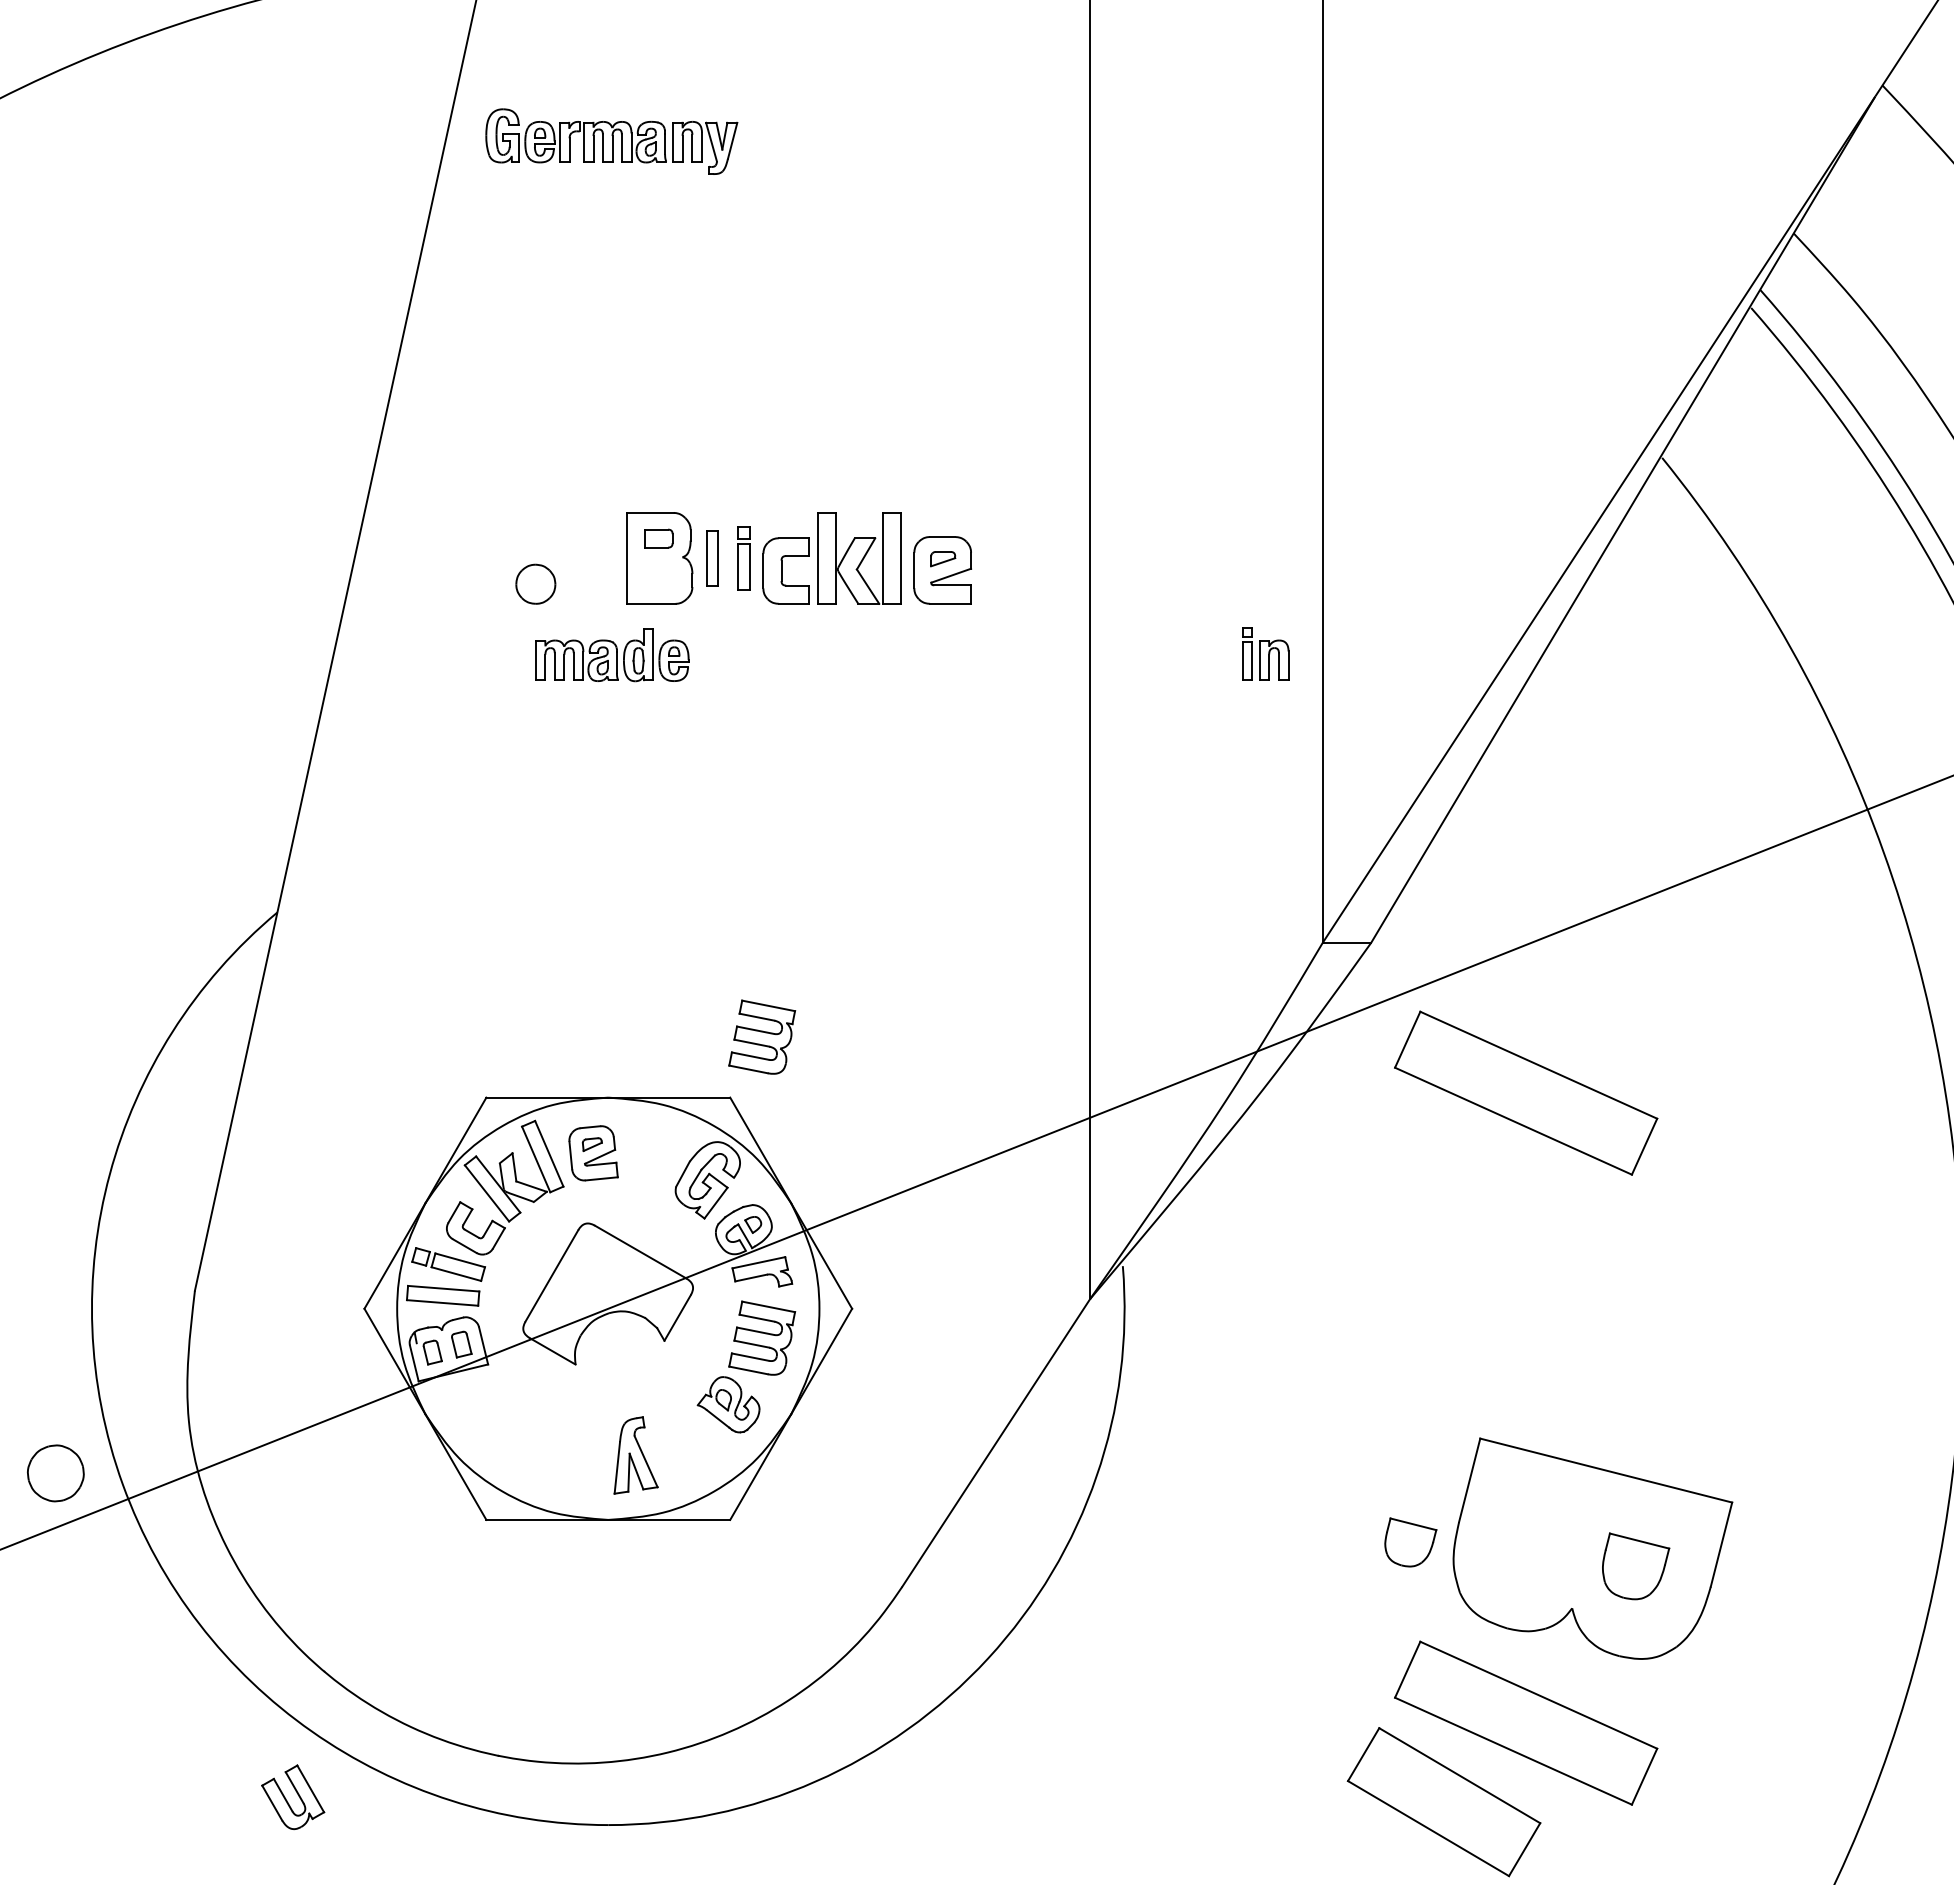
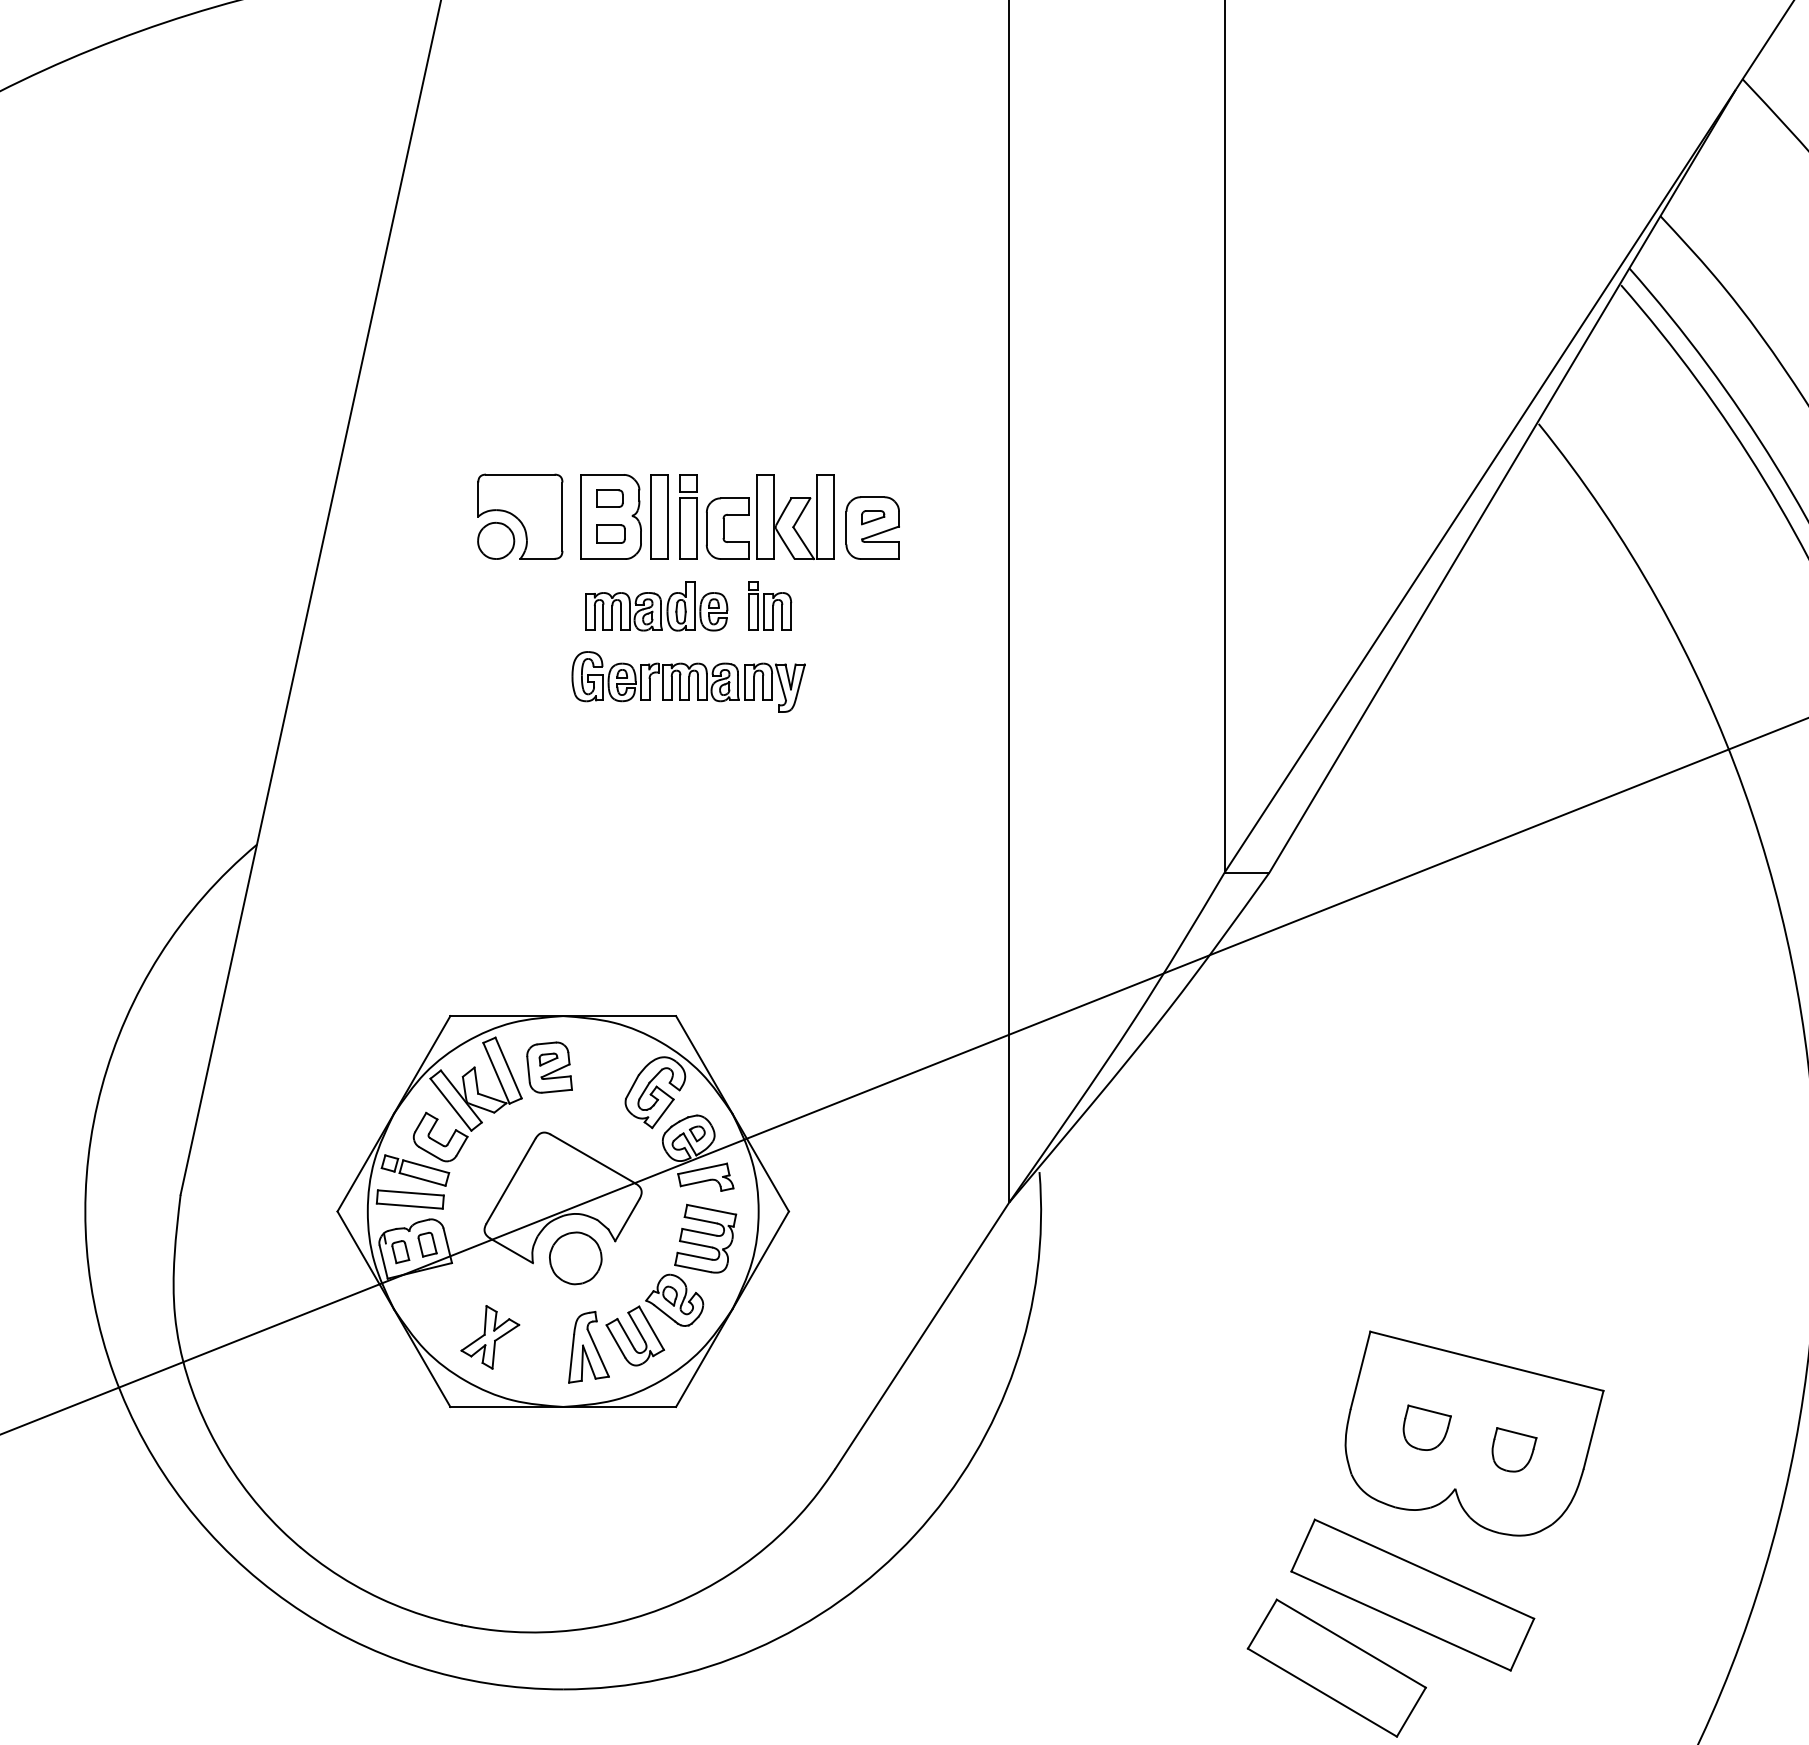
part: (611, 141) -> (688, 681), moved
part: (561, 557) -> (519, 516), added
part: (711, 558) -> (658, 517), size x1.67
part: (743, 558) -> (688, 517), size x1.43
part: (659, 576) -> (610, 533), added
part: (1265, 653) -> (769, 605), moved
part: (612, 655) -> (656, 606), moved
part: (762, 1036) -> (705, 959), removed
part: (1526, 1092) -> (1413, 1011), removed
part: (529, 1444) -> (490, 1337), added
part: (55, 1473) -> (575, 1258), moved
part: (1410, 1542) -> (1427, 1427), moved
part: (1635, 1565) -> (1514, 1449), size x0.71
part: (293, 1797) -> (635, 1336), moved

